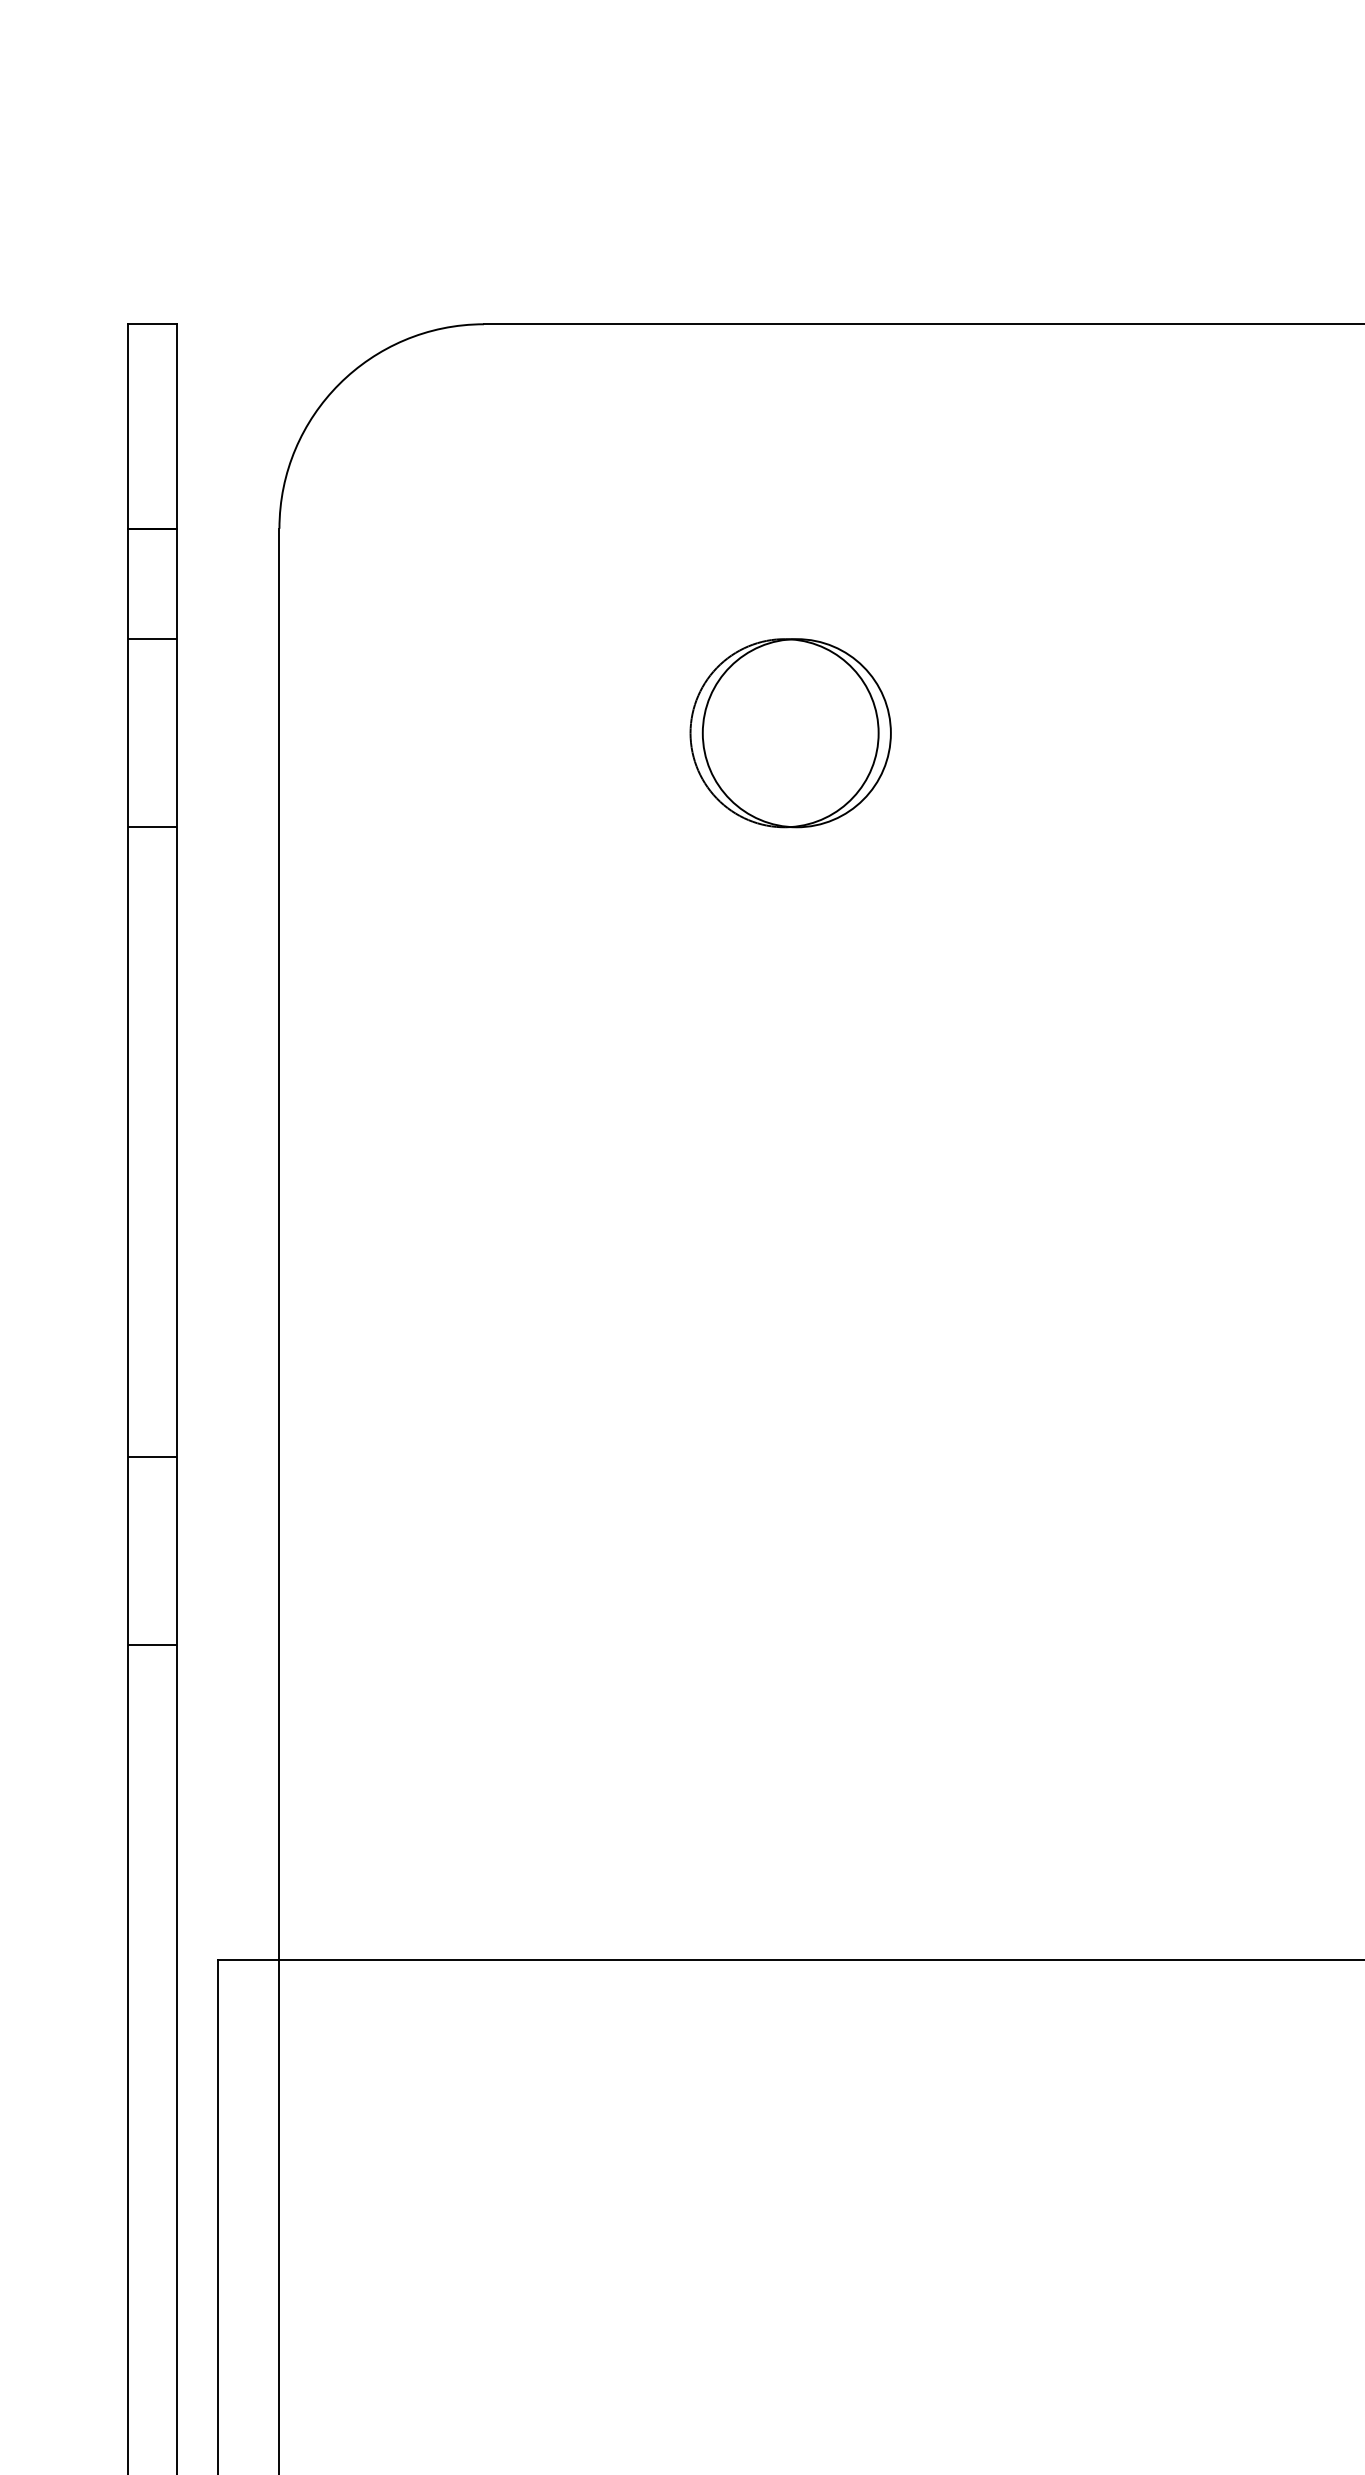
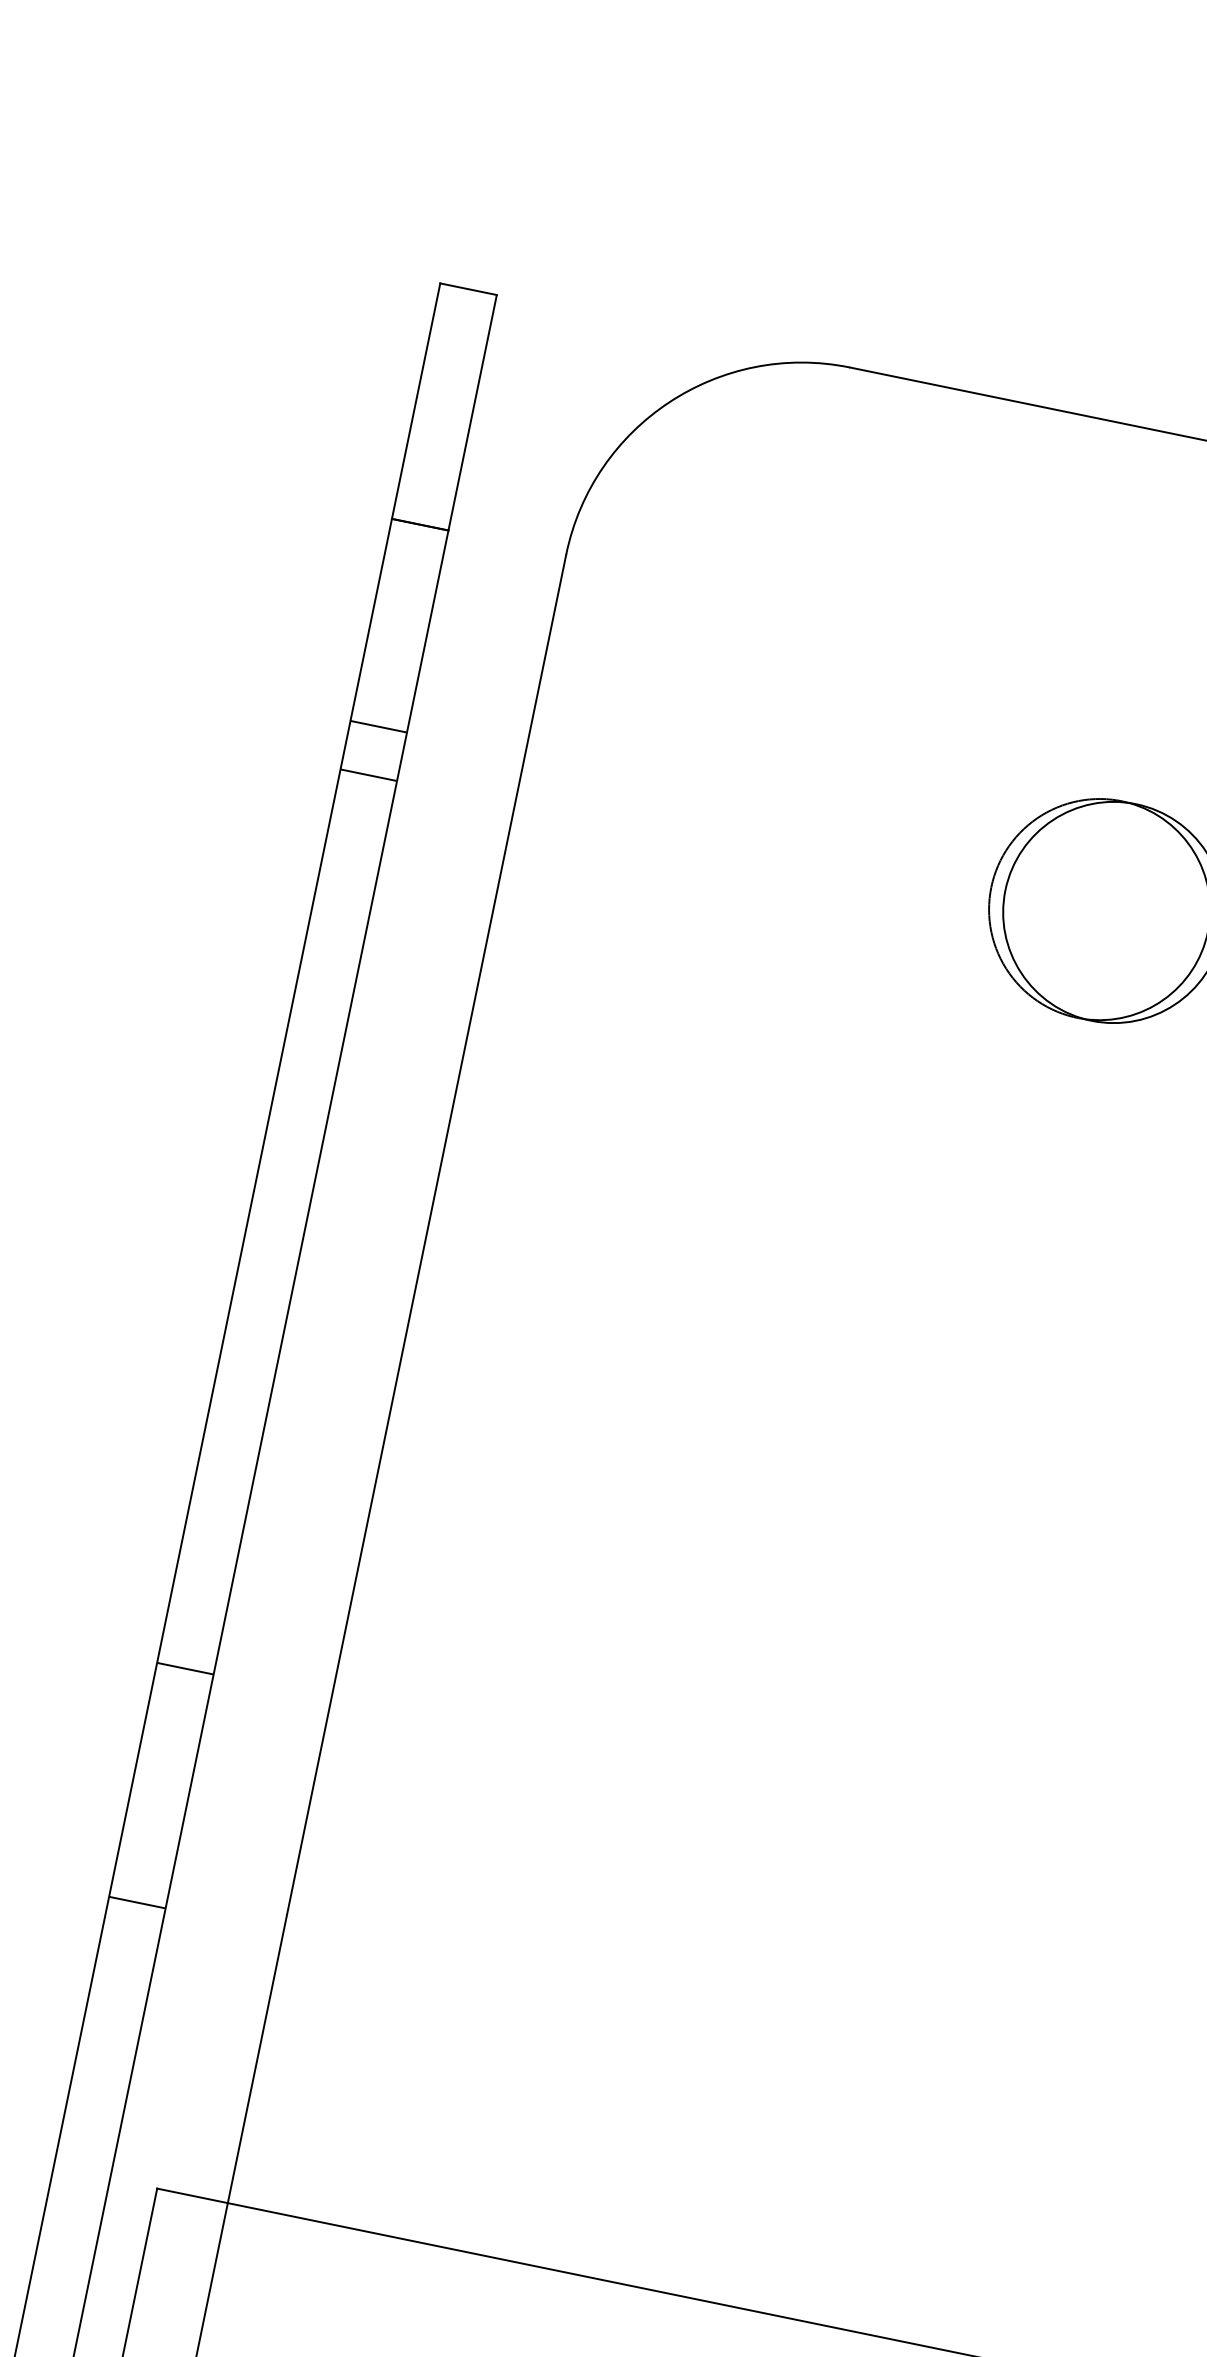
line: (152, 639) -> (378, 727), moved
line: (152, 827) -> (368, 775), moved
line: (152, 1457) -> (185, 1669), moved
line: (152, 1645) -> (137, 1902), moved

